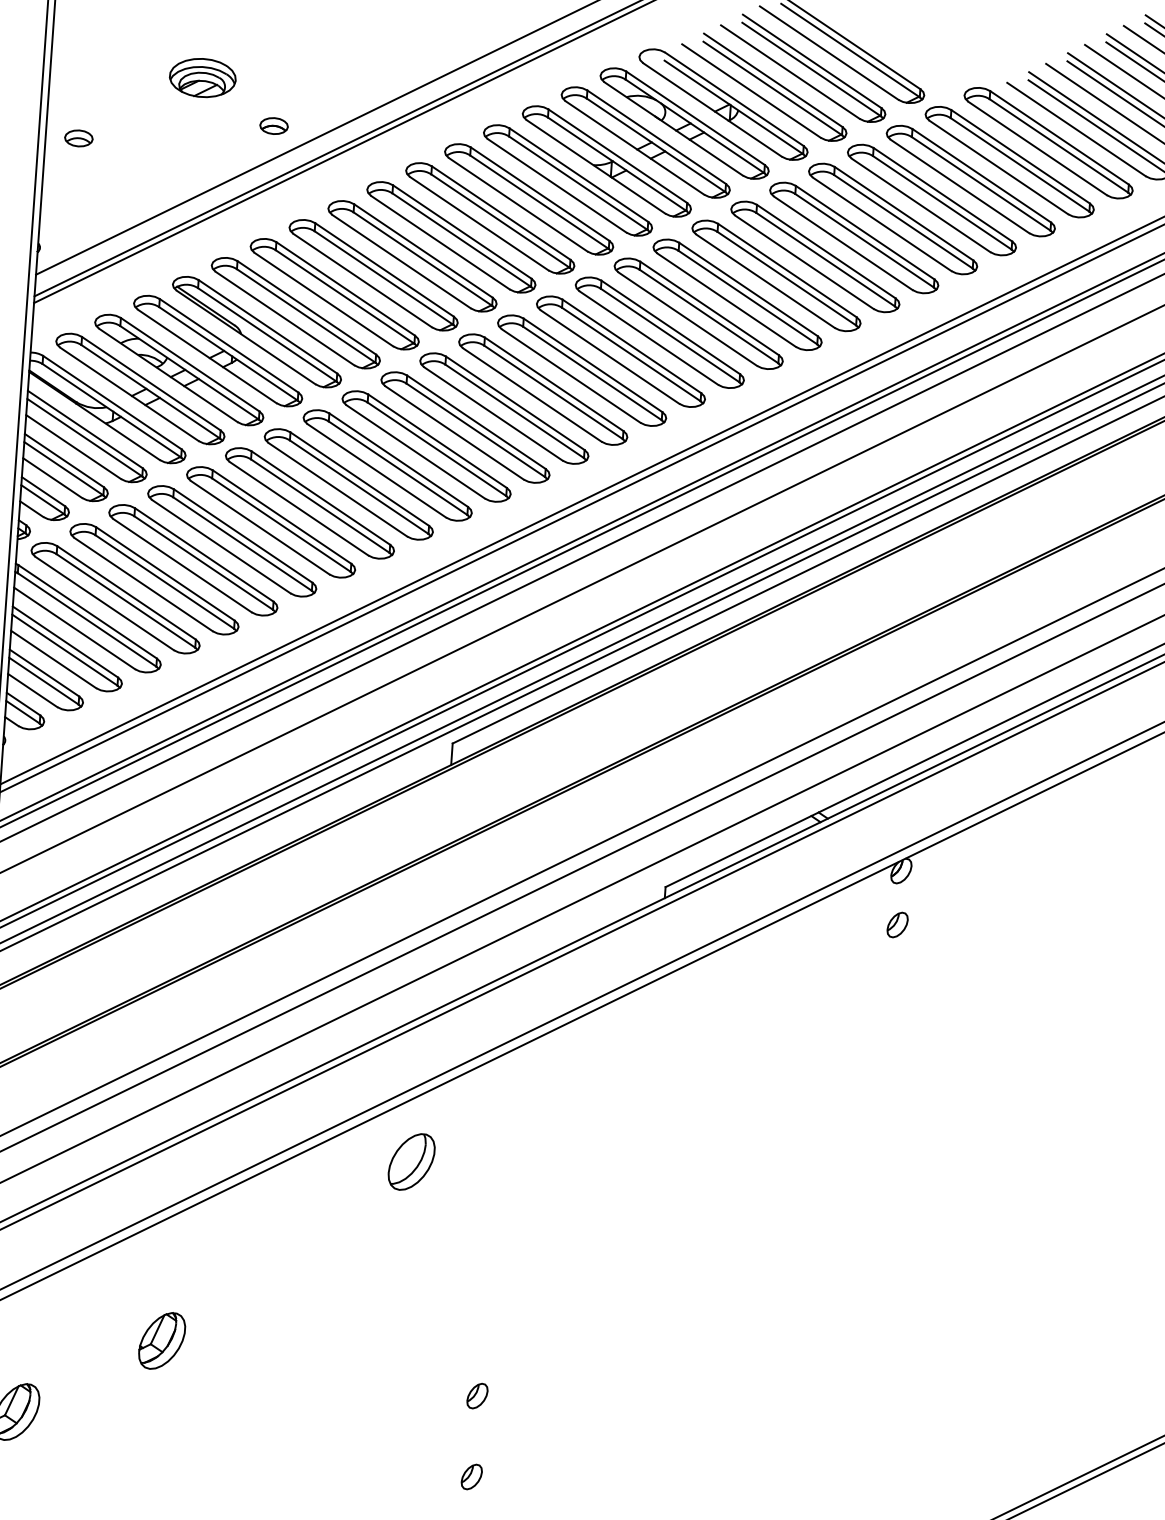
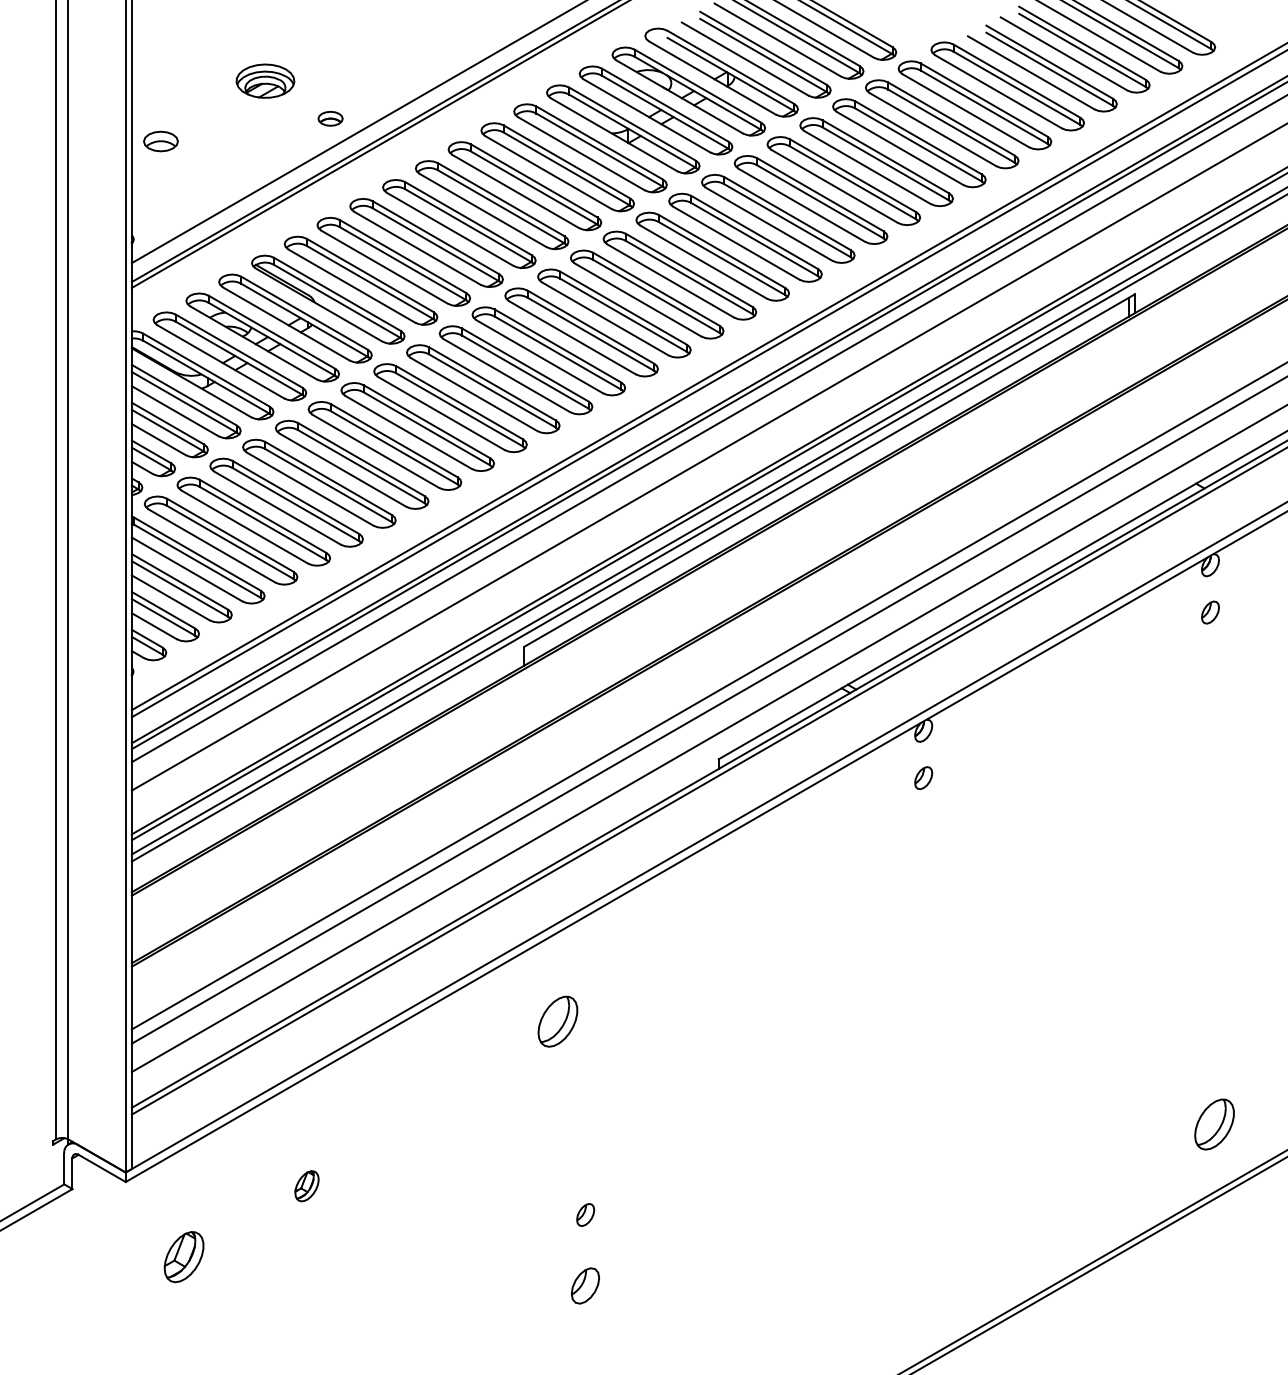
part: (78, 138) -> (160, 141), size x1.4
part: (411, 1161) -> (557, 1021), moved
part: (161, 1341) -> (306, 1186), size x0.6
part: (471, 1476) -> (585, 1285), size x1.6

